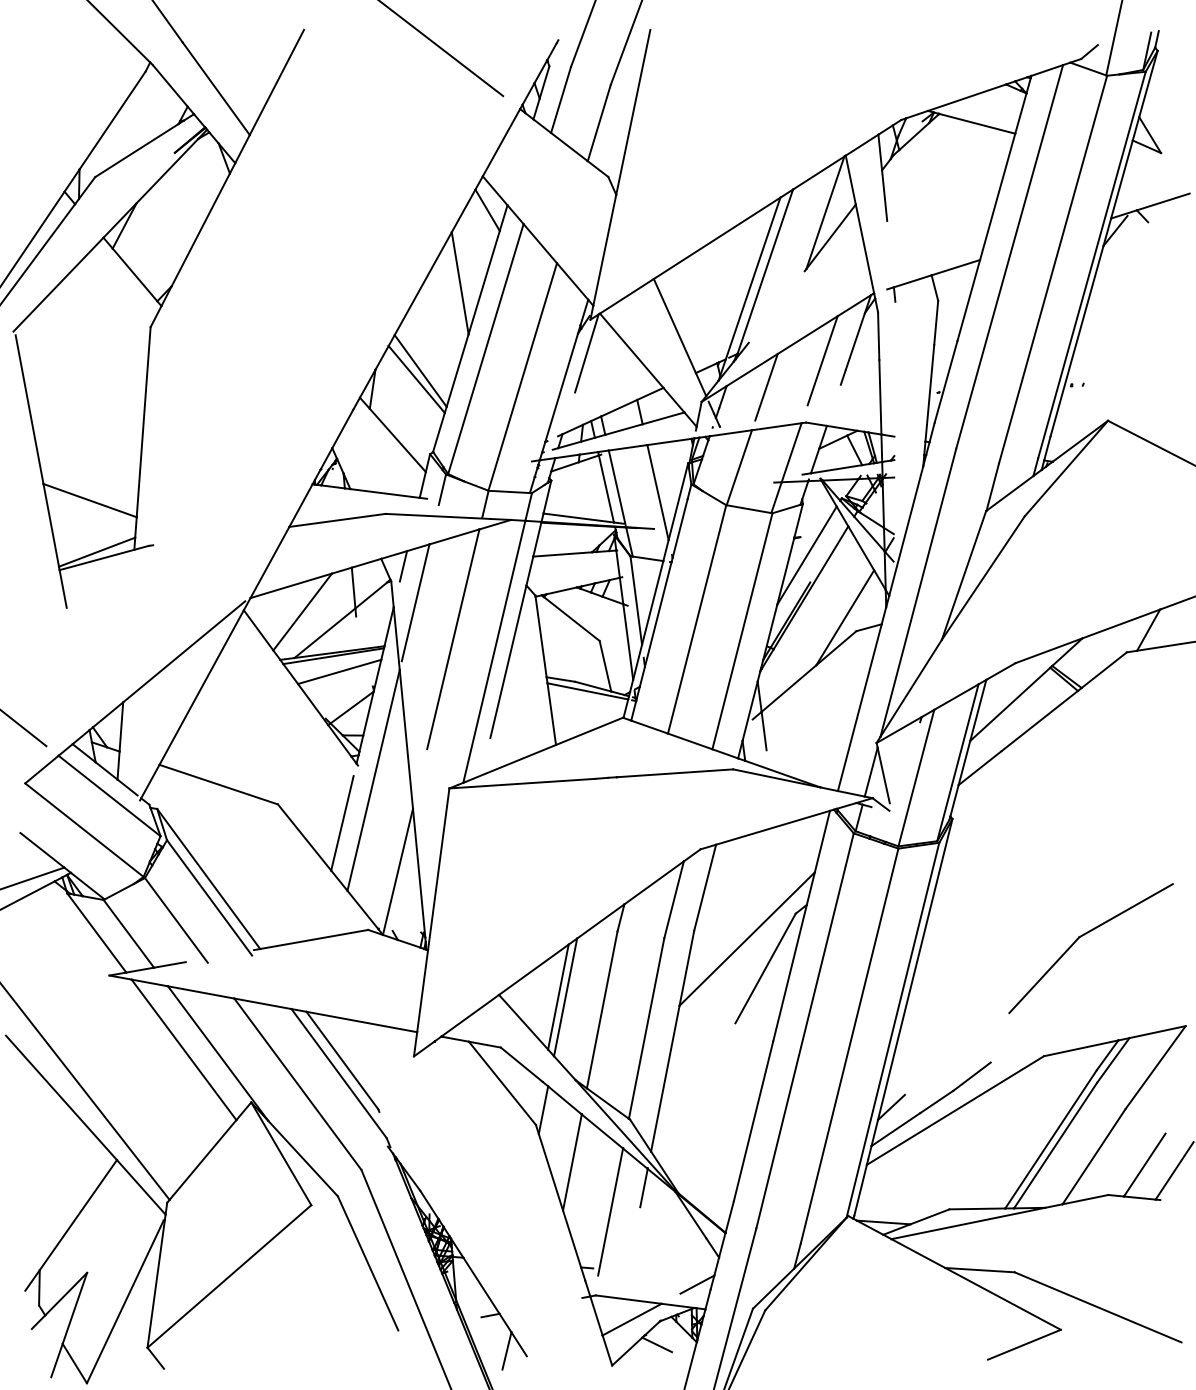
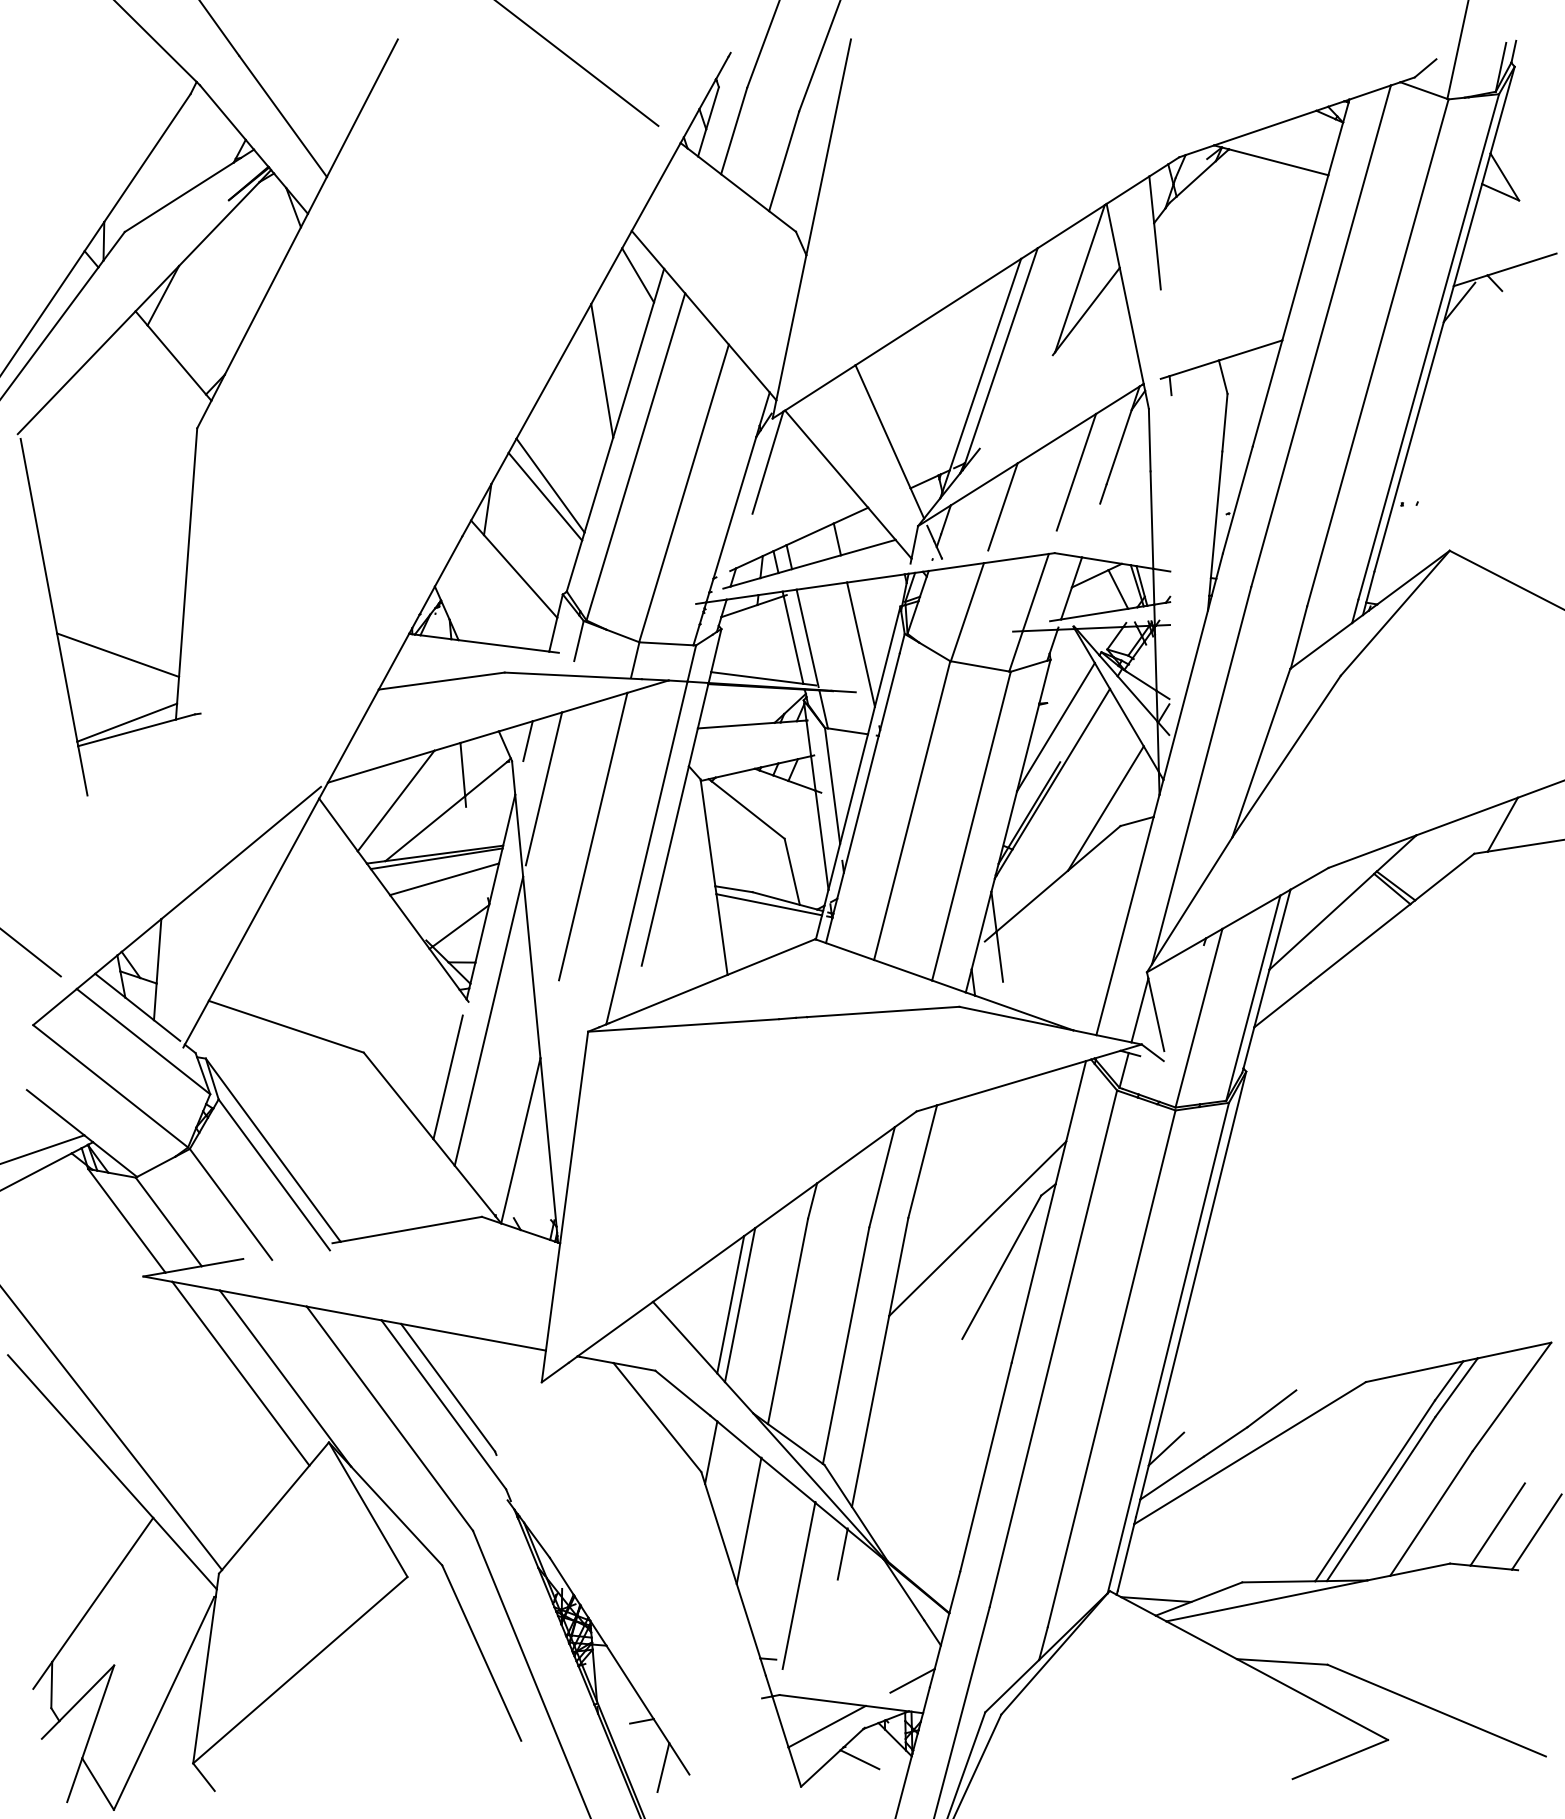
part: (1084, 935) -> (1419, 1223), removed

